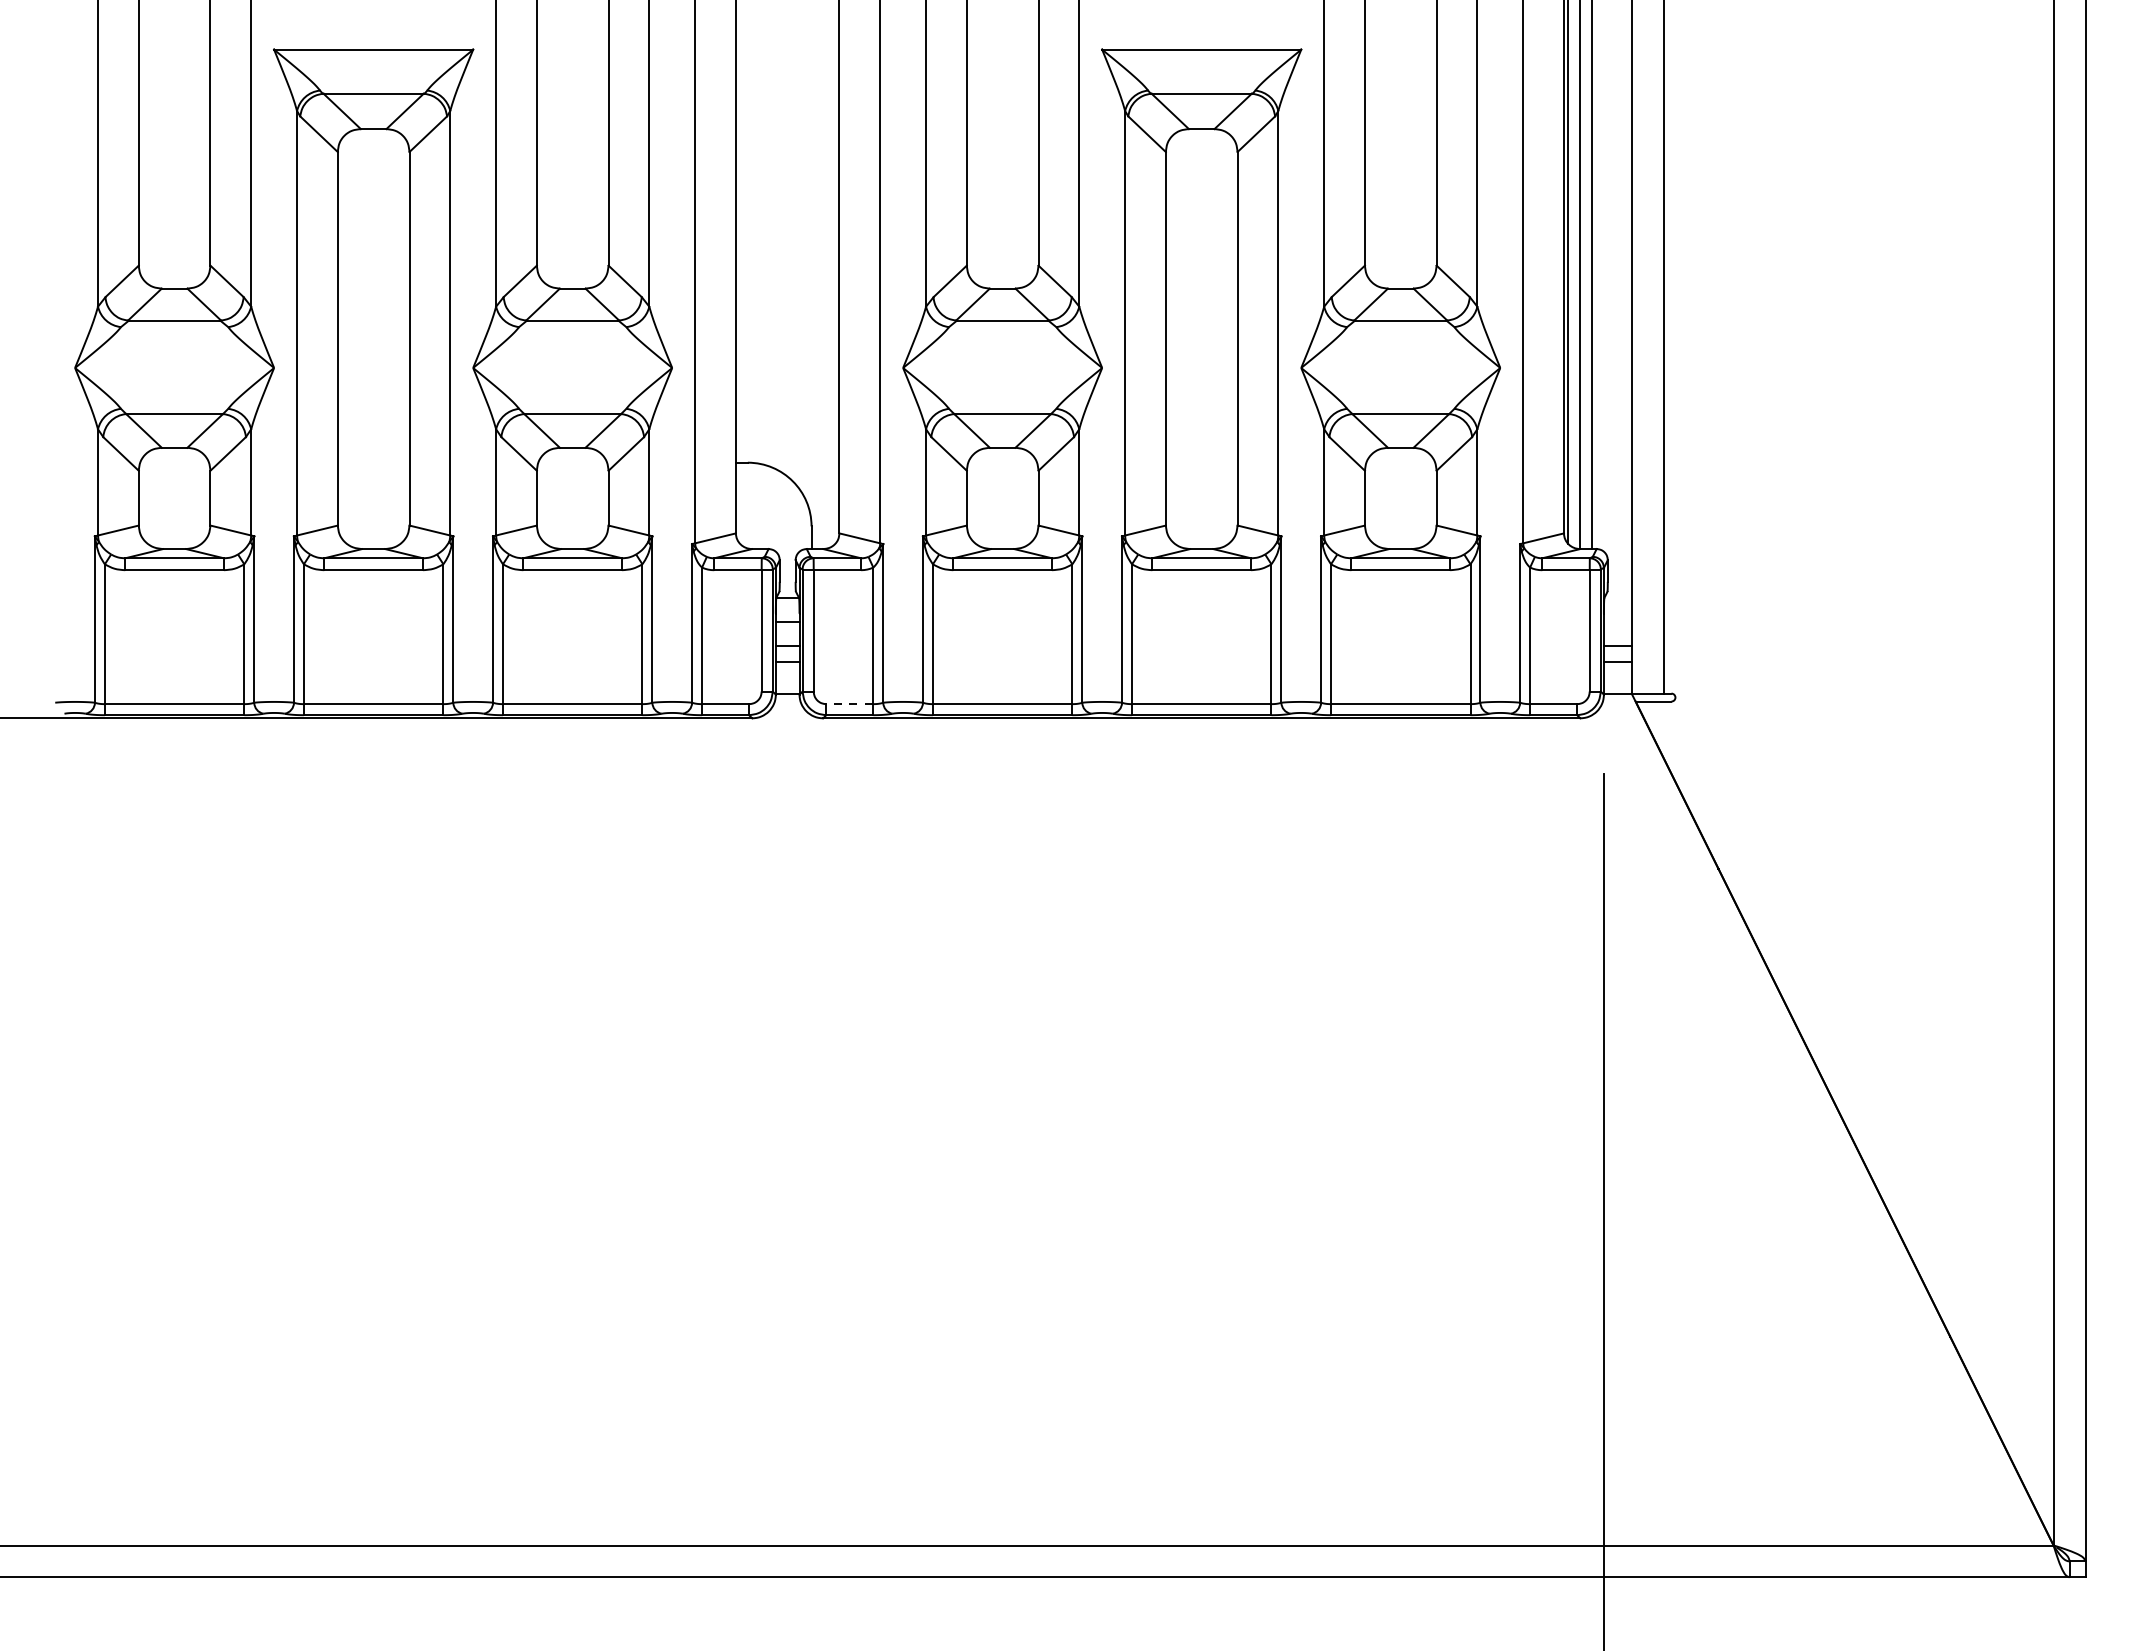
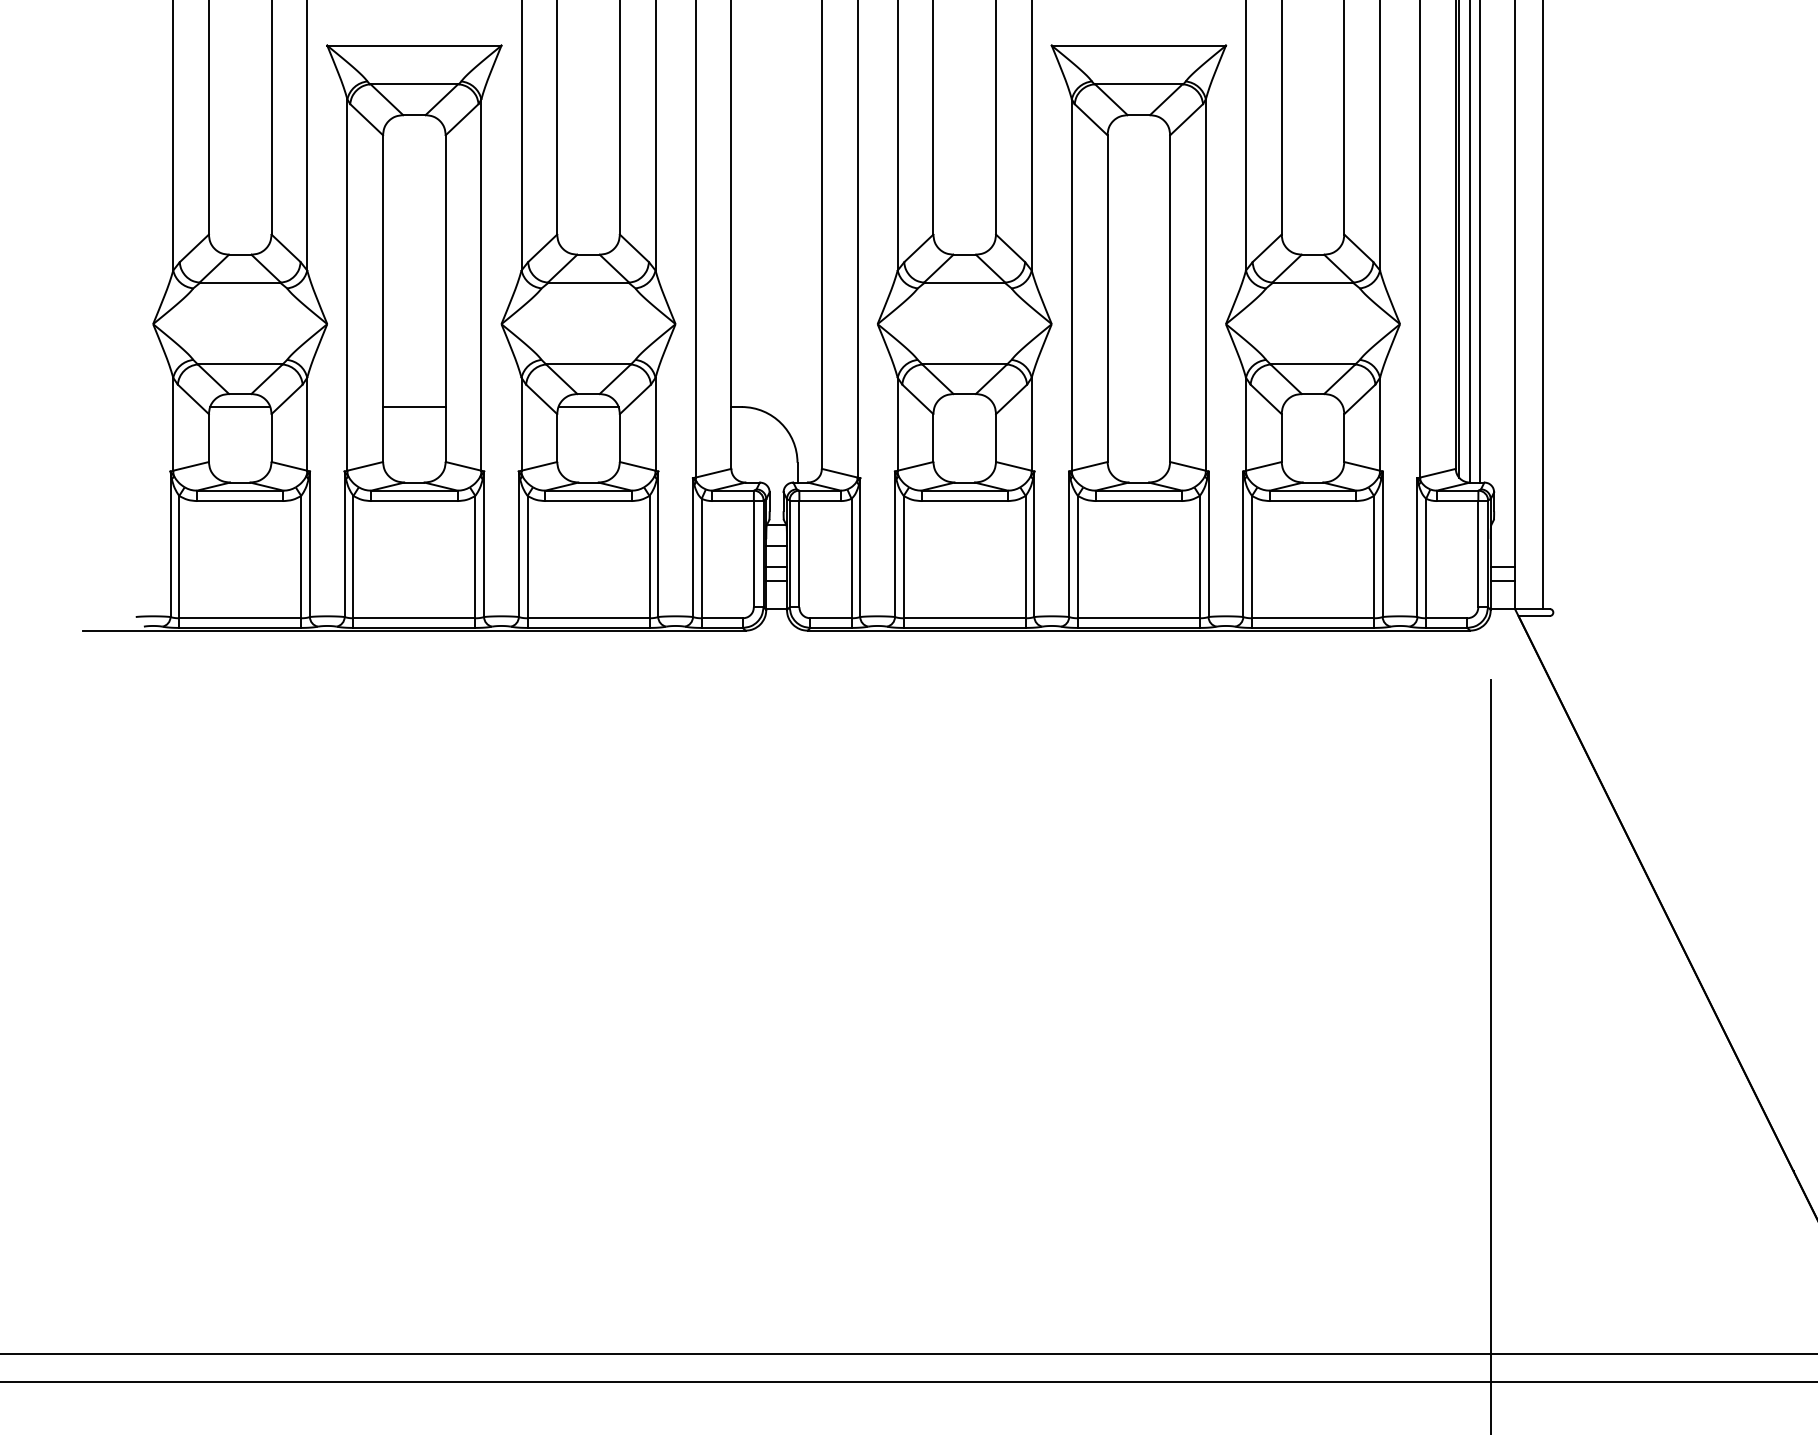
line: (174, 462) -> (240, 406), added
line: (373, 462) -> (414, 406), added
line: (572, 462) -> (588, 406), added
line: (849, 704) -> (830, 618), dashed -> solid

